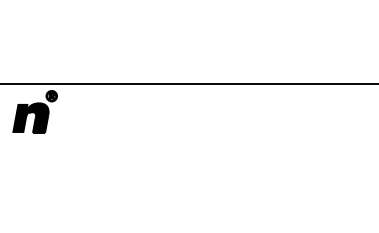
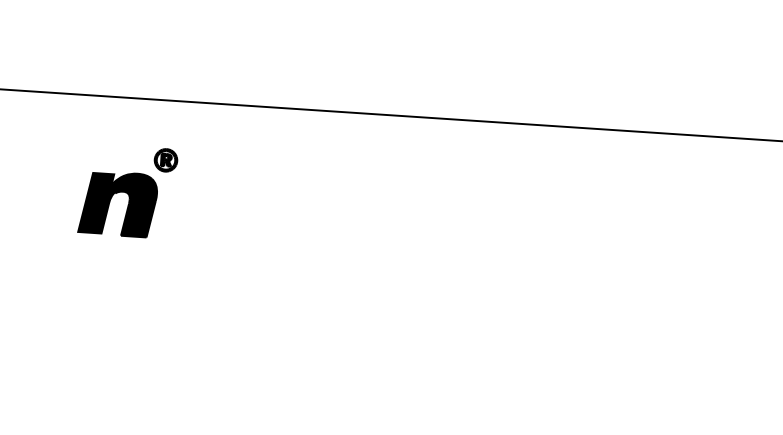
part: (34, 111) -> (127, 190), moved

